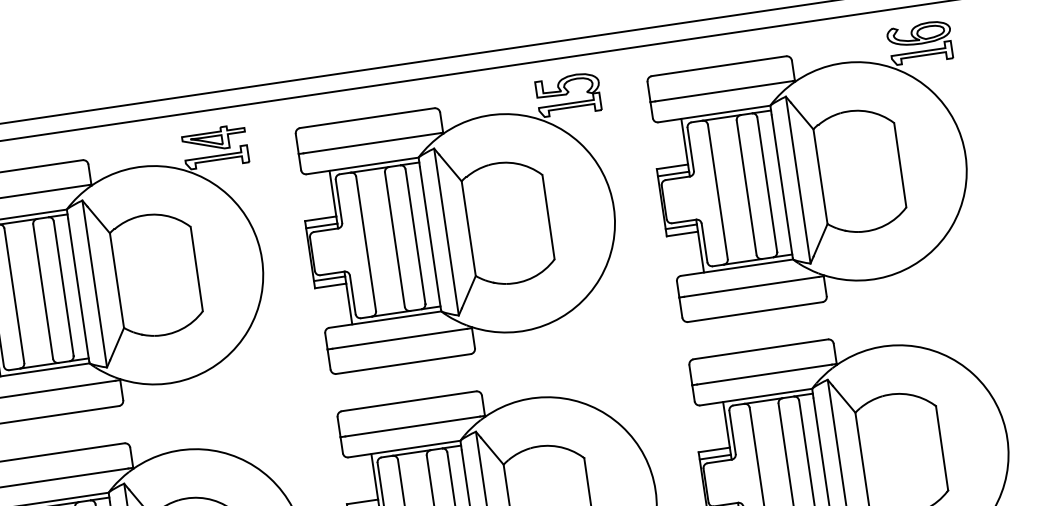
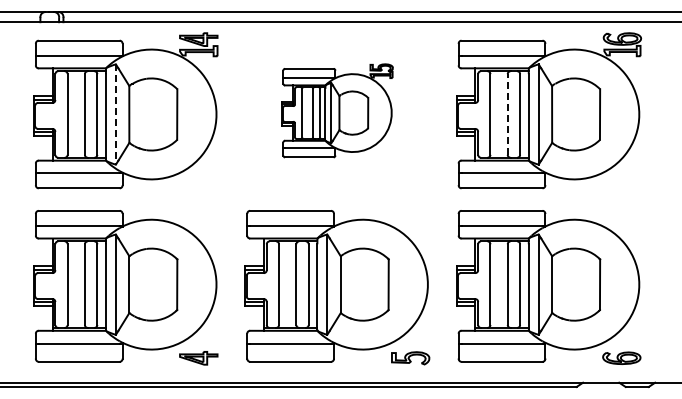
line: (746, 187) -> (507, 114), solid -> dashed
part: (462, 222) -> (337, 110), size x0.6
line: (94, 285) -> (115, 115), solid -> dashed

